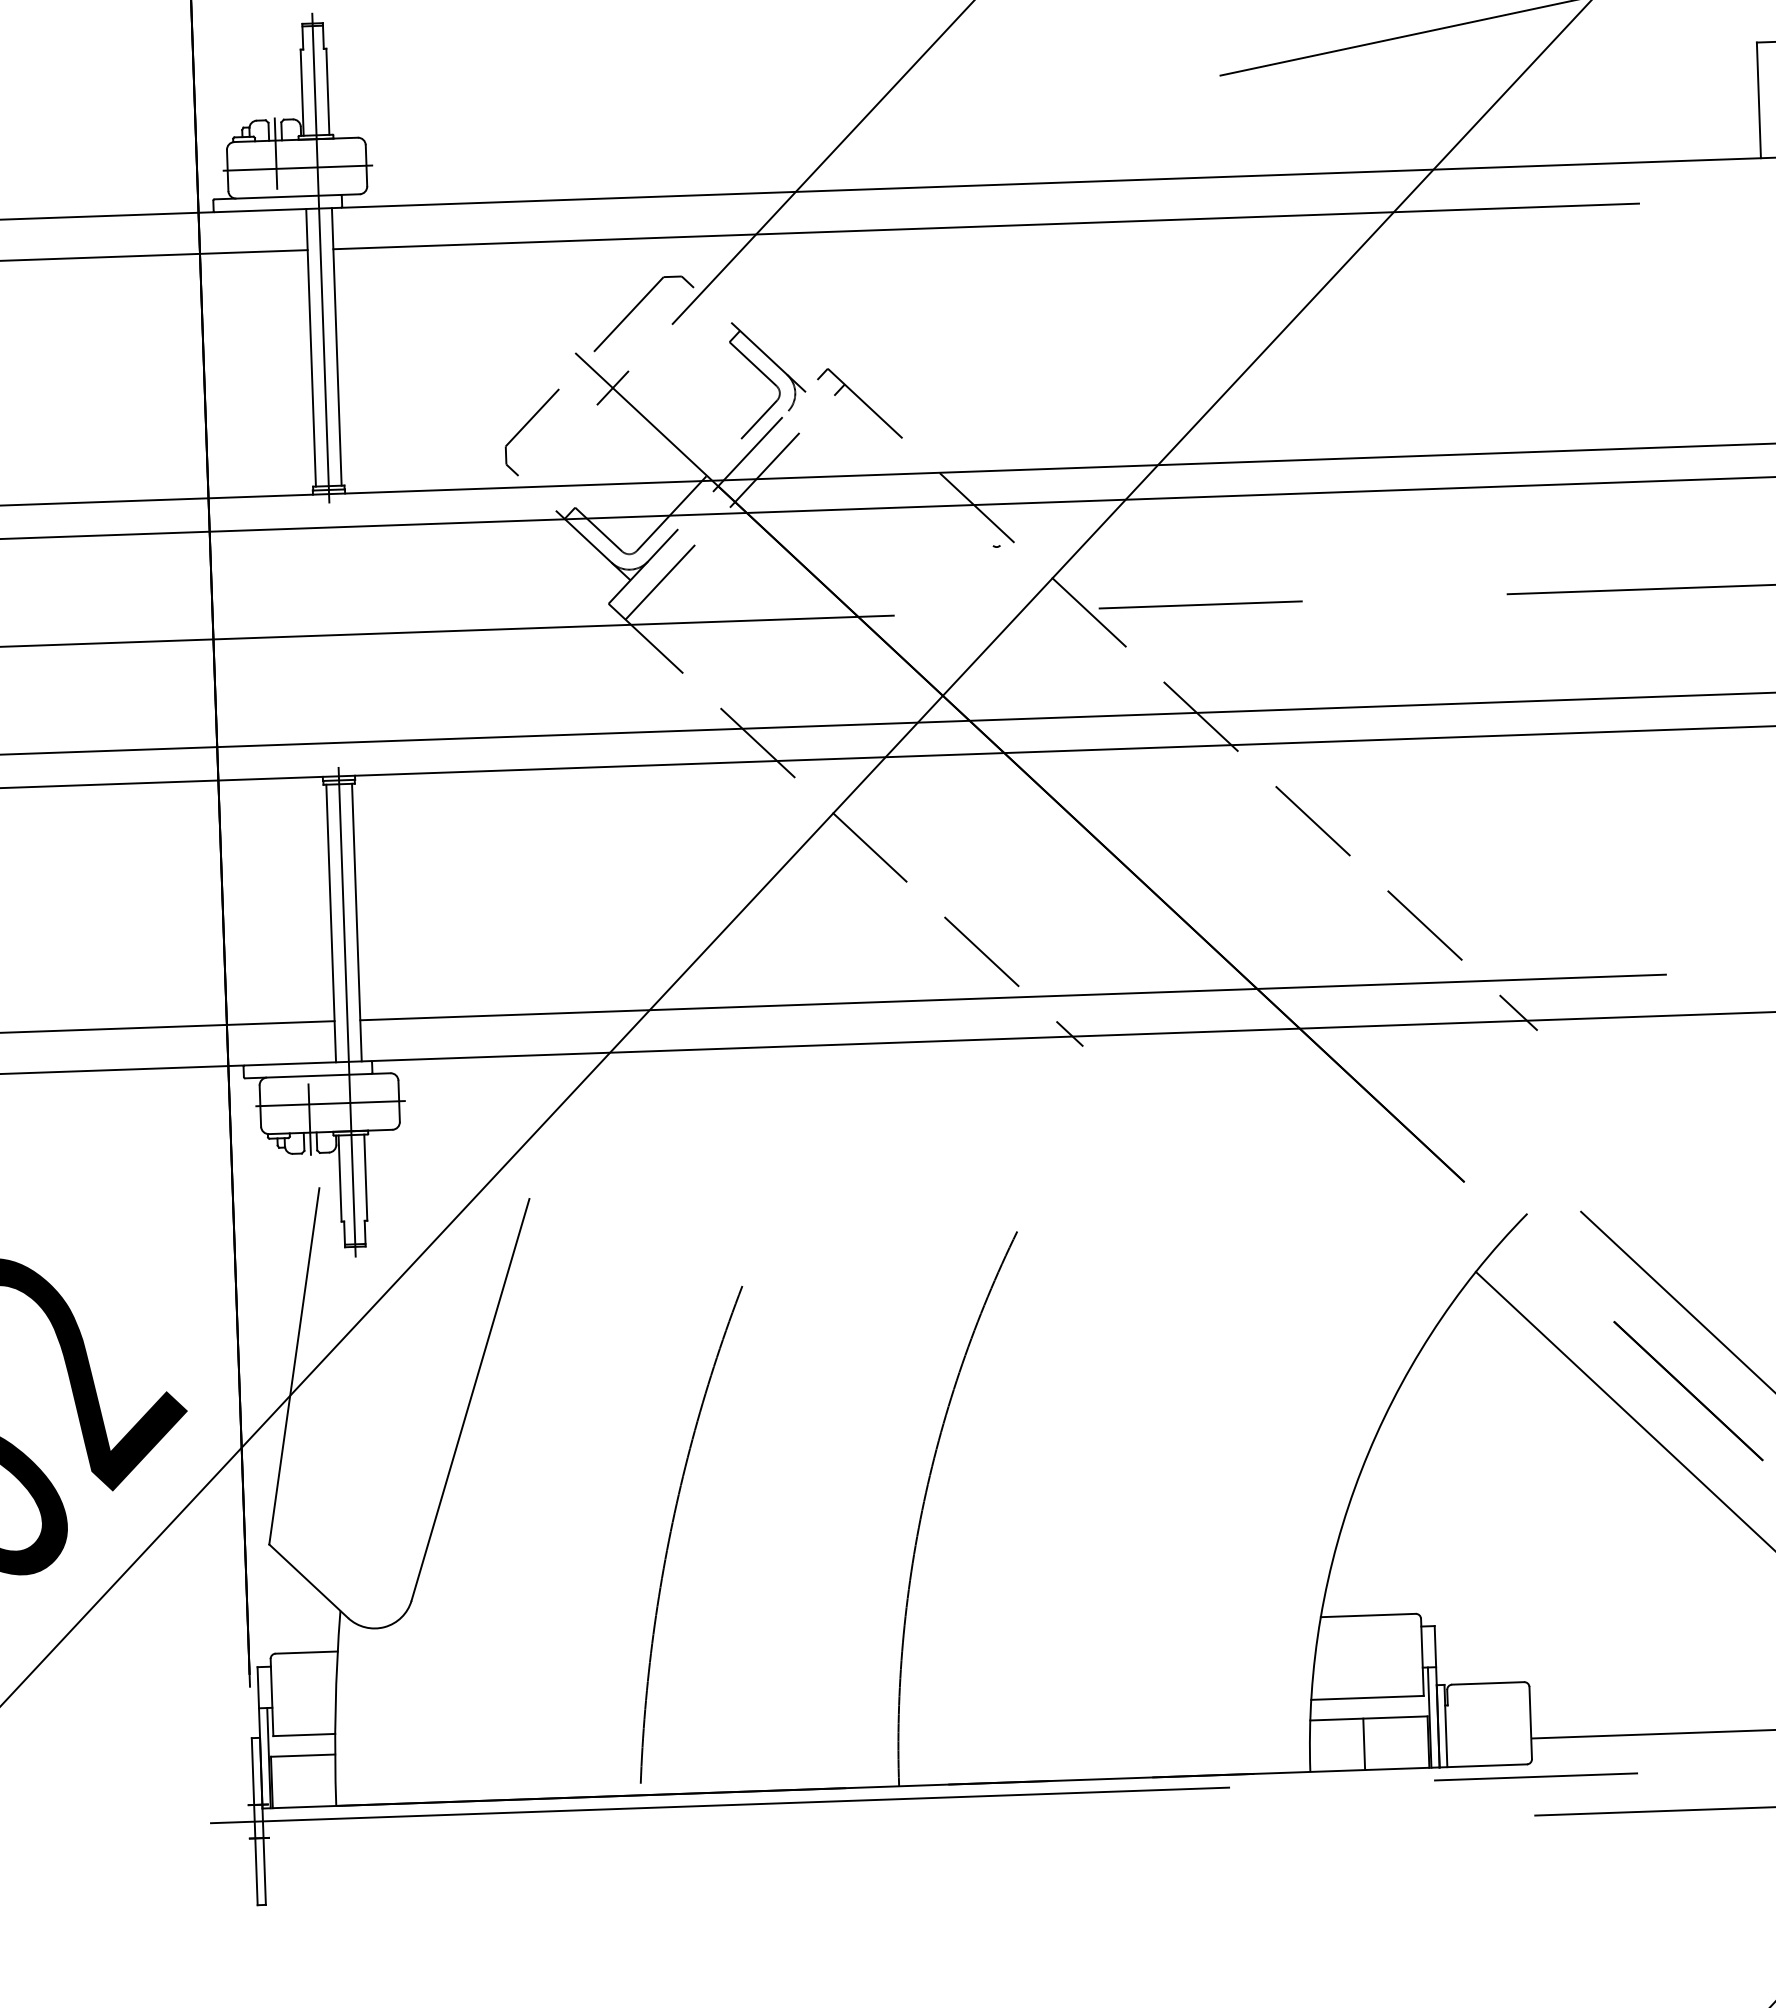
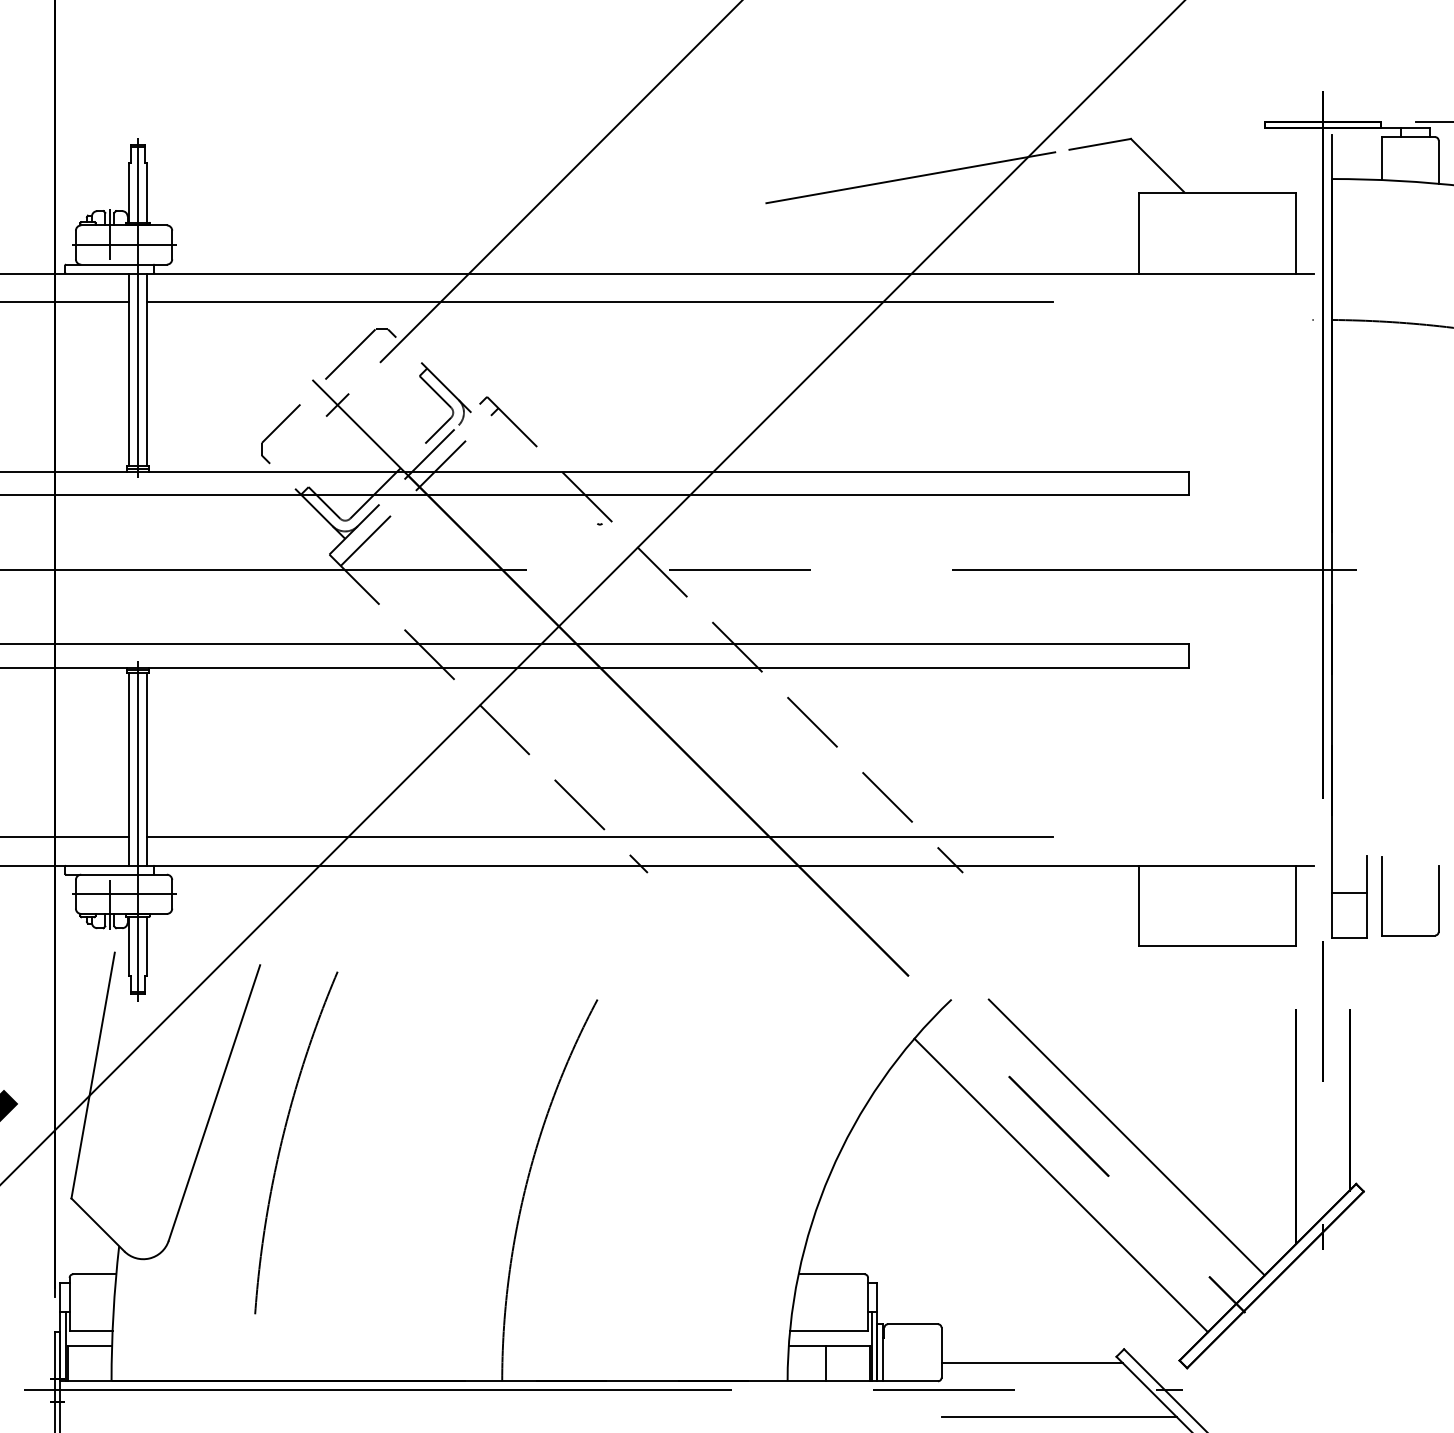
arc: (672, 1530) -> (283, 1139), moved

